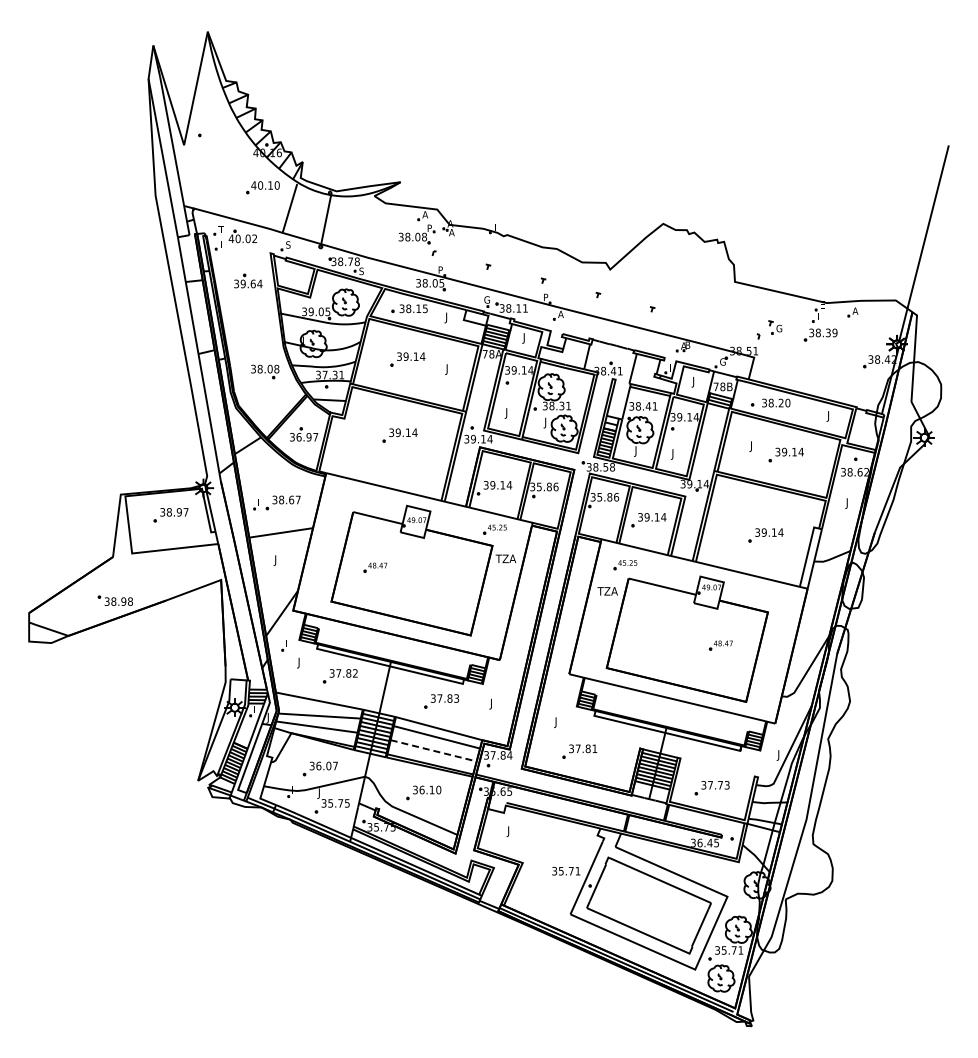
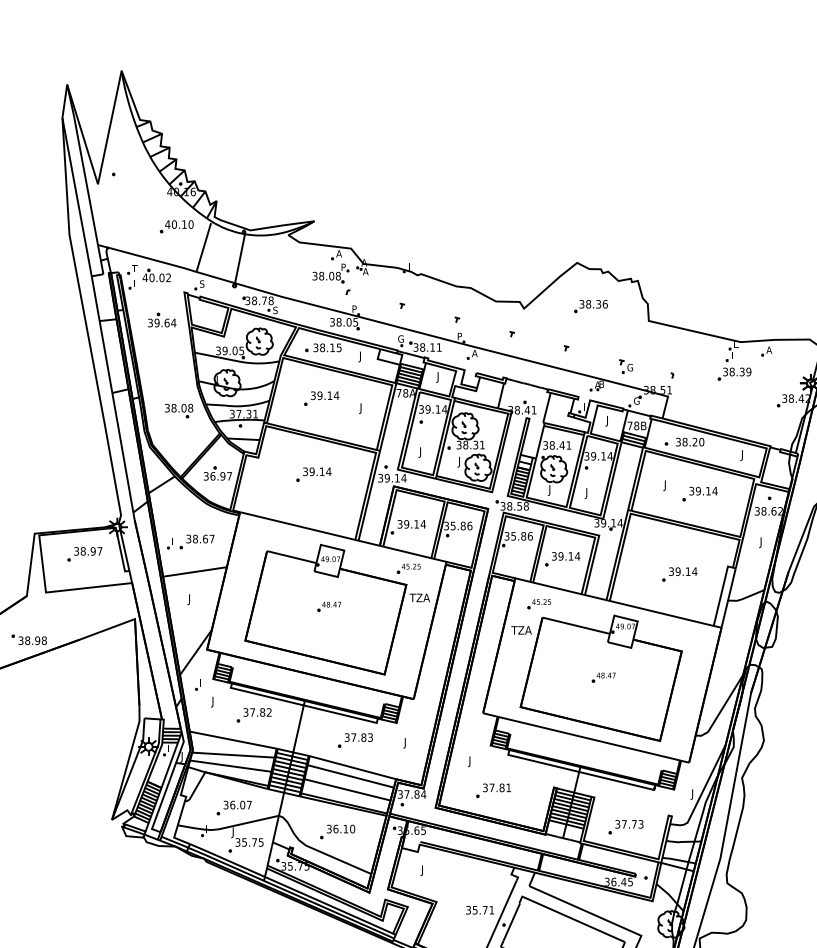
part: (676, 266) -> (590, 305), added
part: (775, 327) -> (626, 366), moved
part: (375, 567) -> (329, 606), moved
part: (720, 645) -> (603, 677), moved
line: (434, 750) -> (348, 789), dashed -> solid

